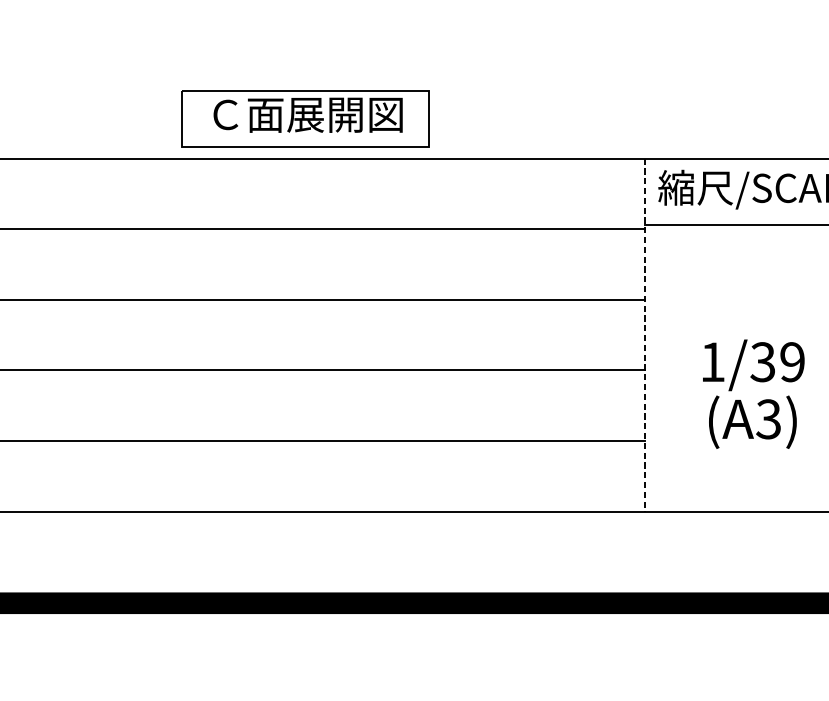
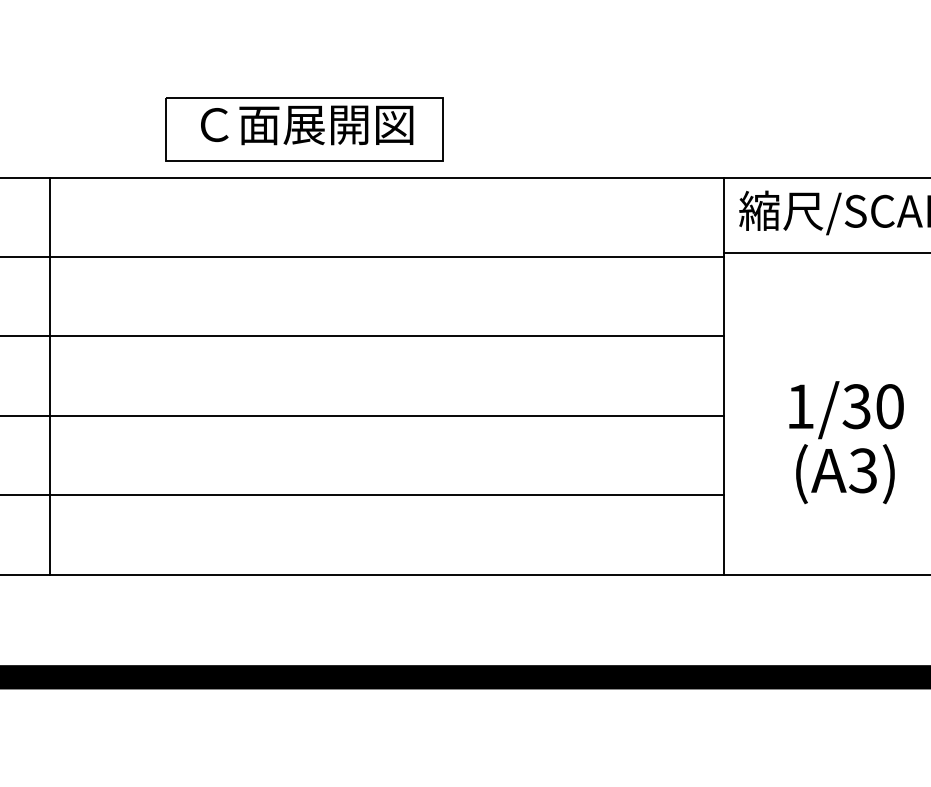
part: (305, 118) -> (304, 129), moved
line: (44, 335) -> (50, 376), added
line: (644, 336) -> (723, 377), dashed -> solid
text: (792, 362) -> (889, 406), 1/39 -> 1/30

